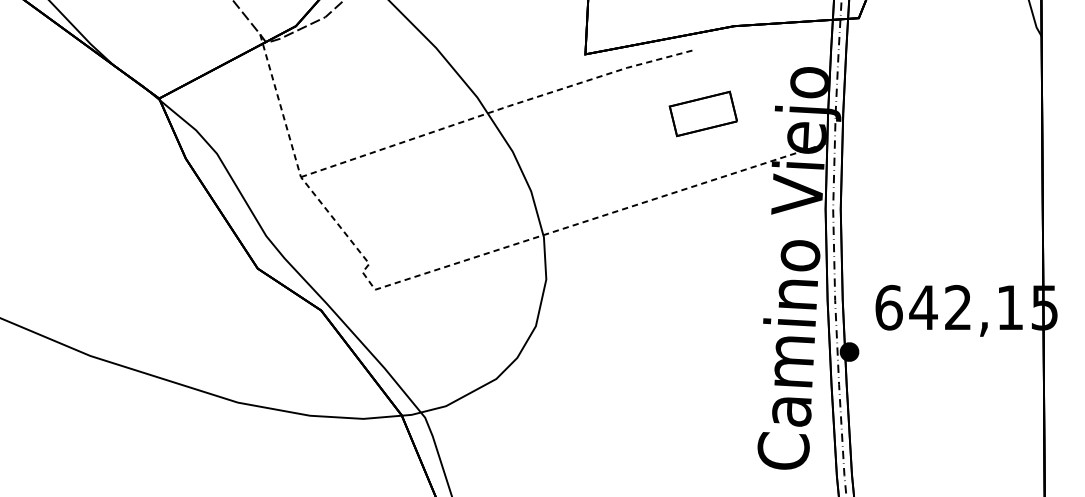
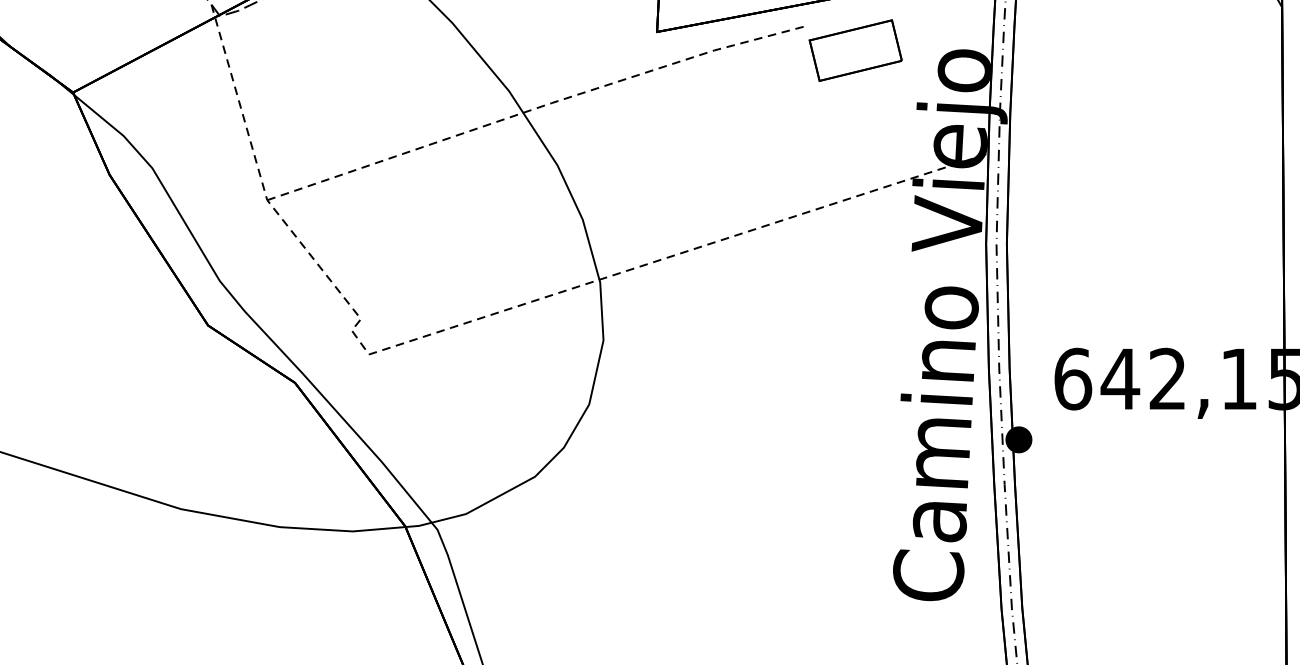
part: (702, 113) -> (854, 49), moved

